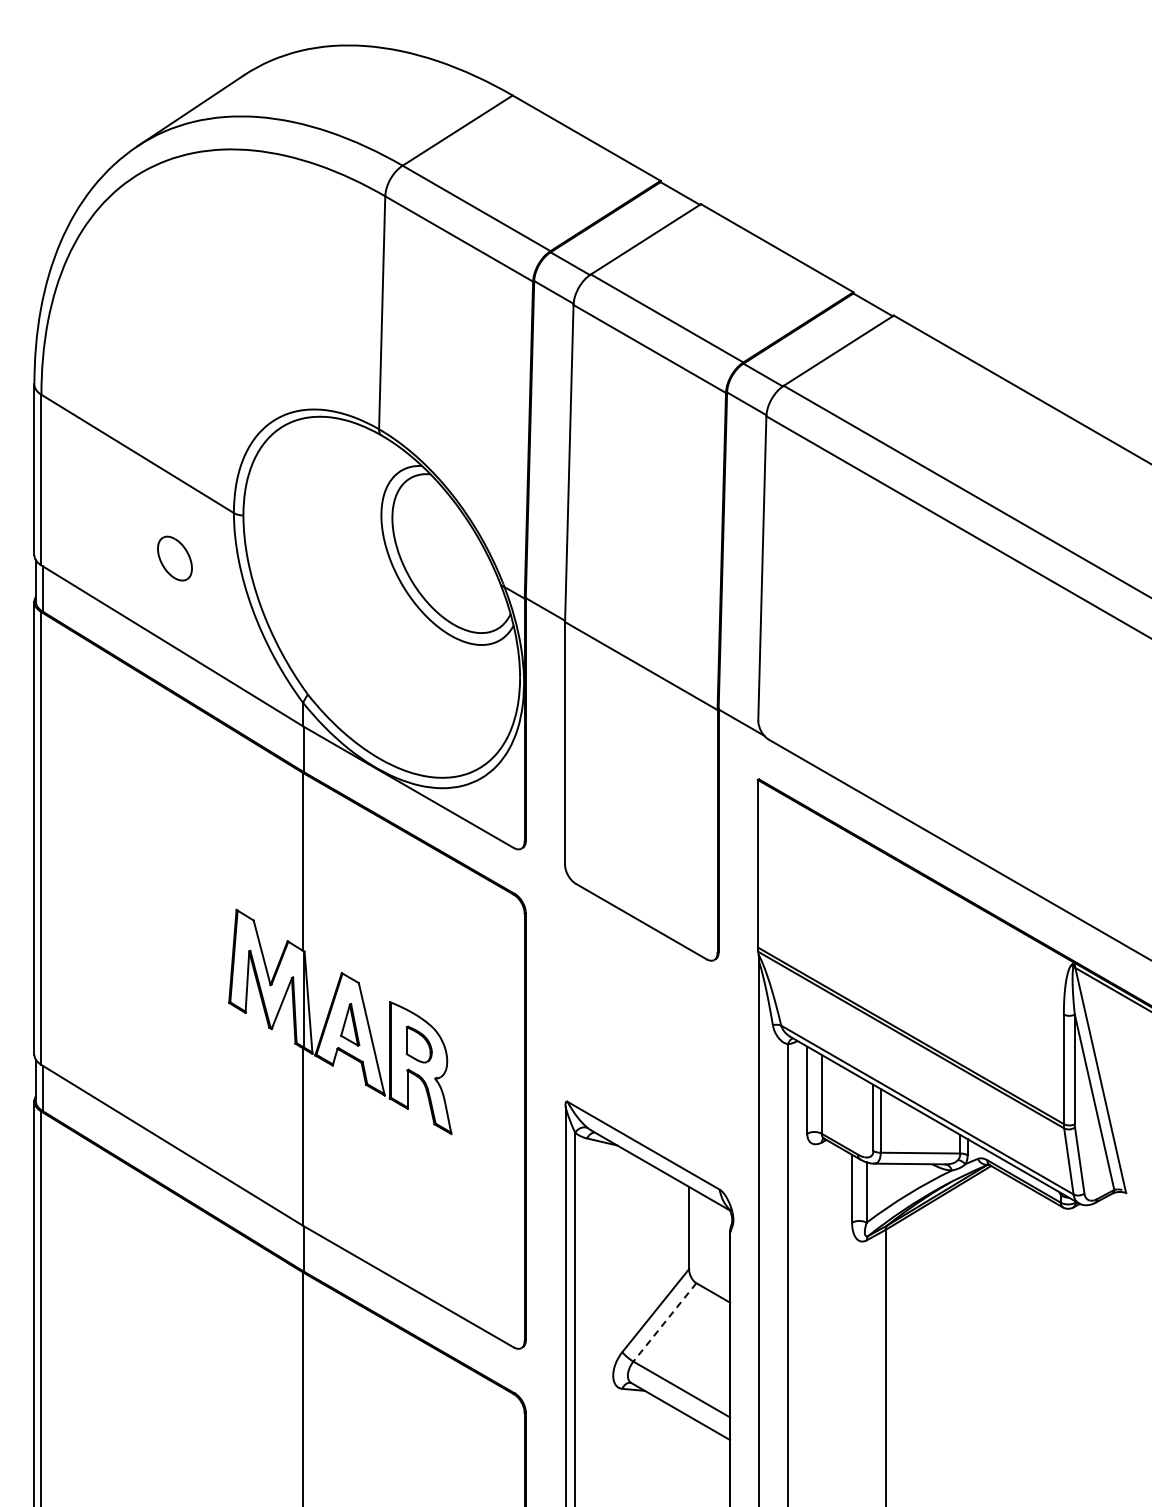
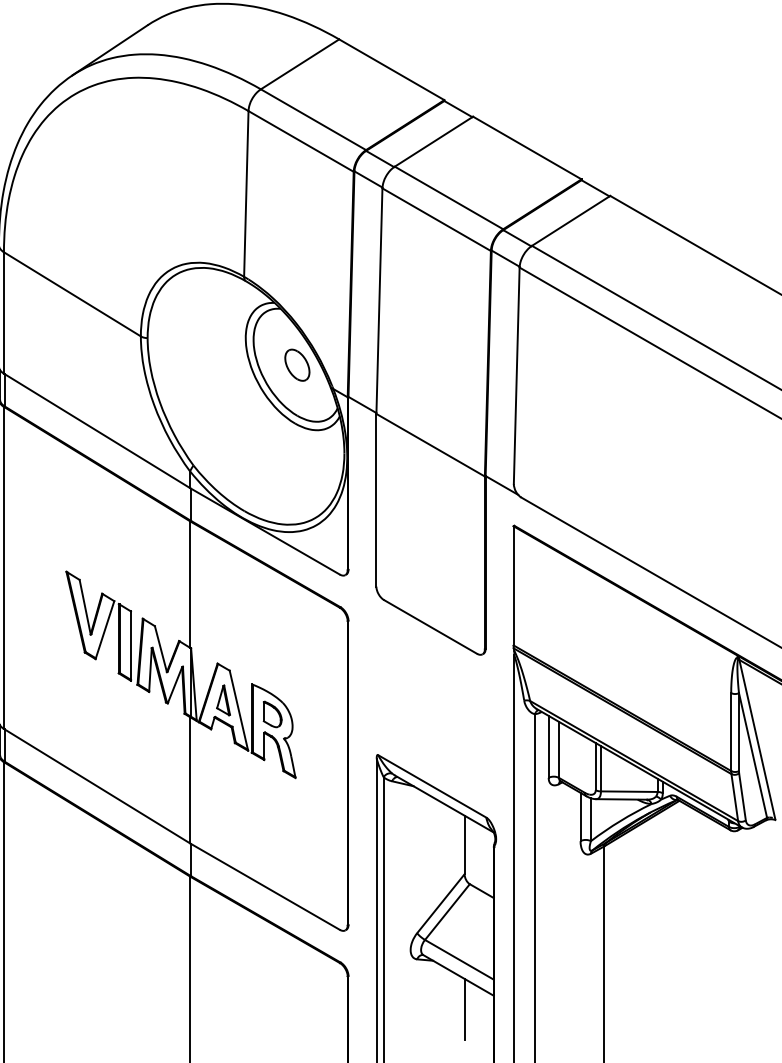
part: (174, 558) -> (297, 365), moved
part: (174, 920) -> (98, 626), added
line: (664, 1322) -> (447, 912), dashed -> solid
line: (689, 1458) -> (464, 1008), added

